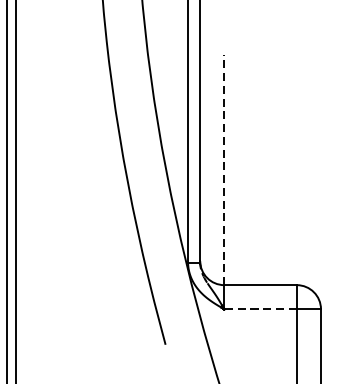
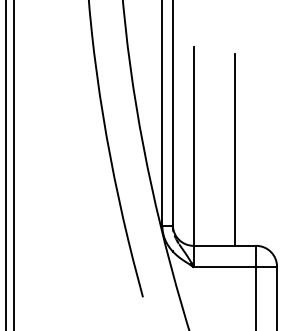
line: (224, 168) -> (193, 145), dashed -> solid
line: (272, 173) -> (235, 149), added
line: (260, 309) -> (224, 266), dashed -> solid

